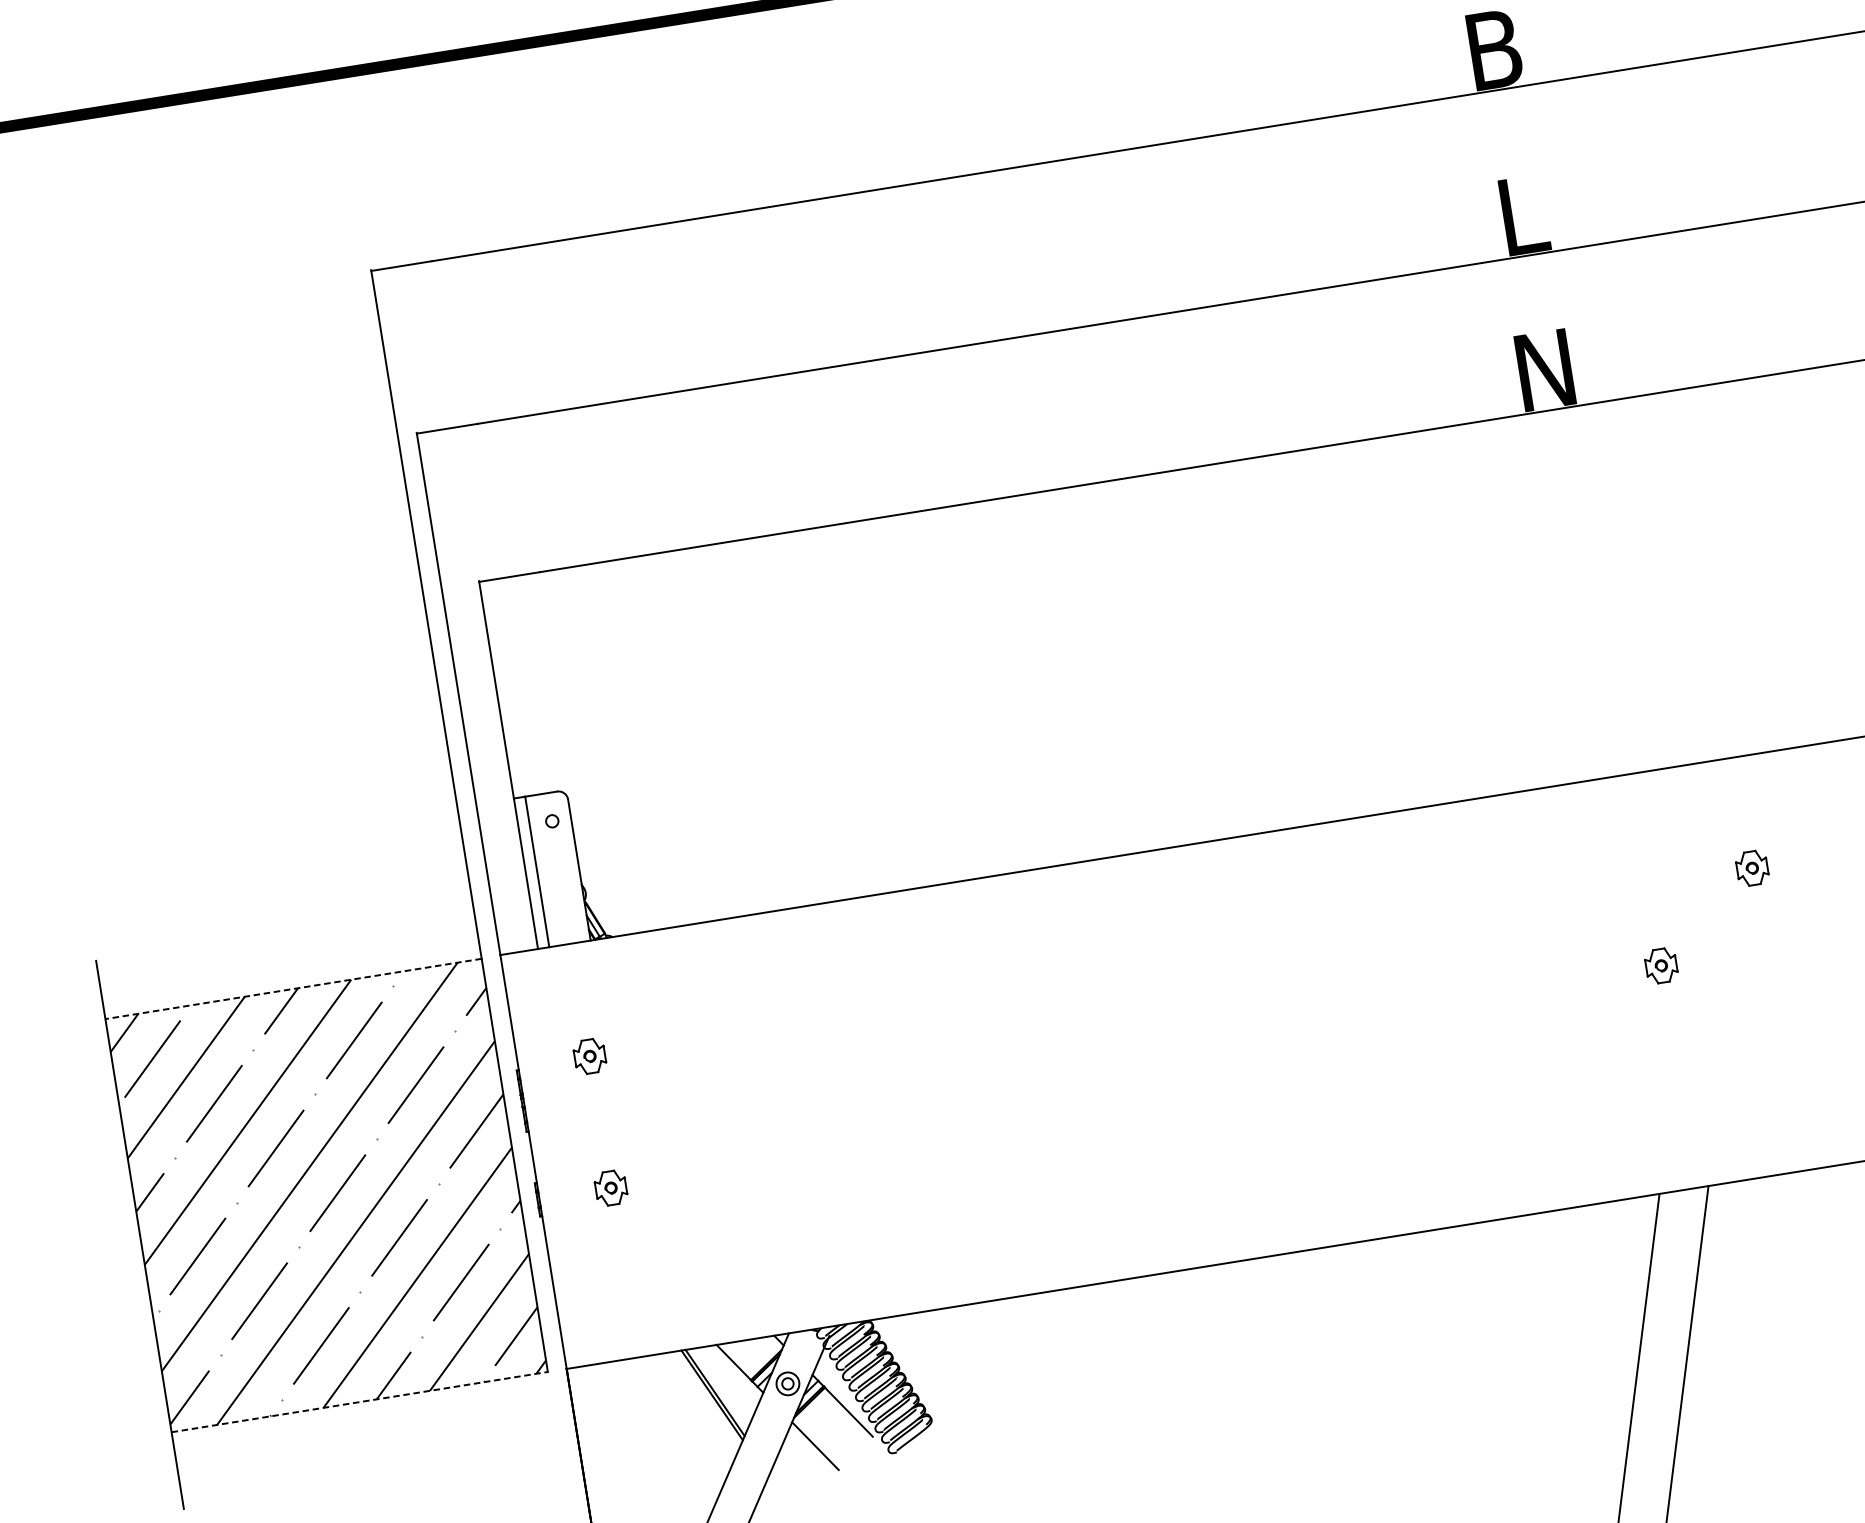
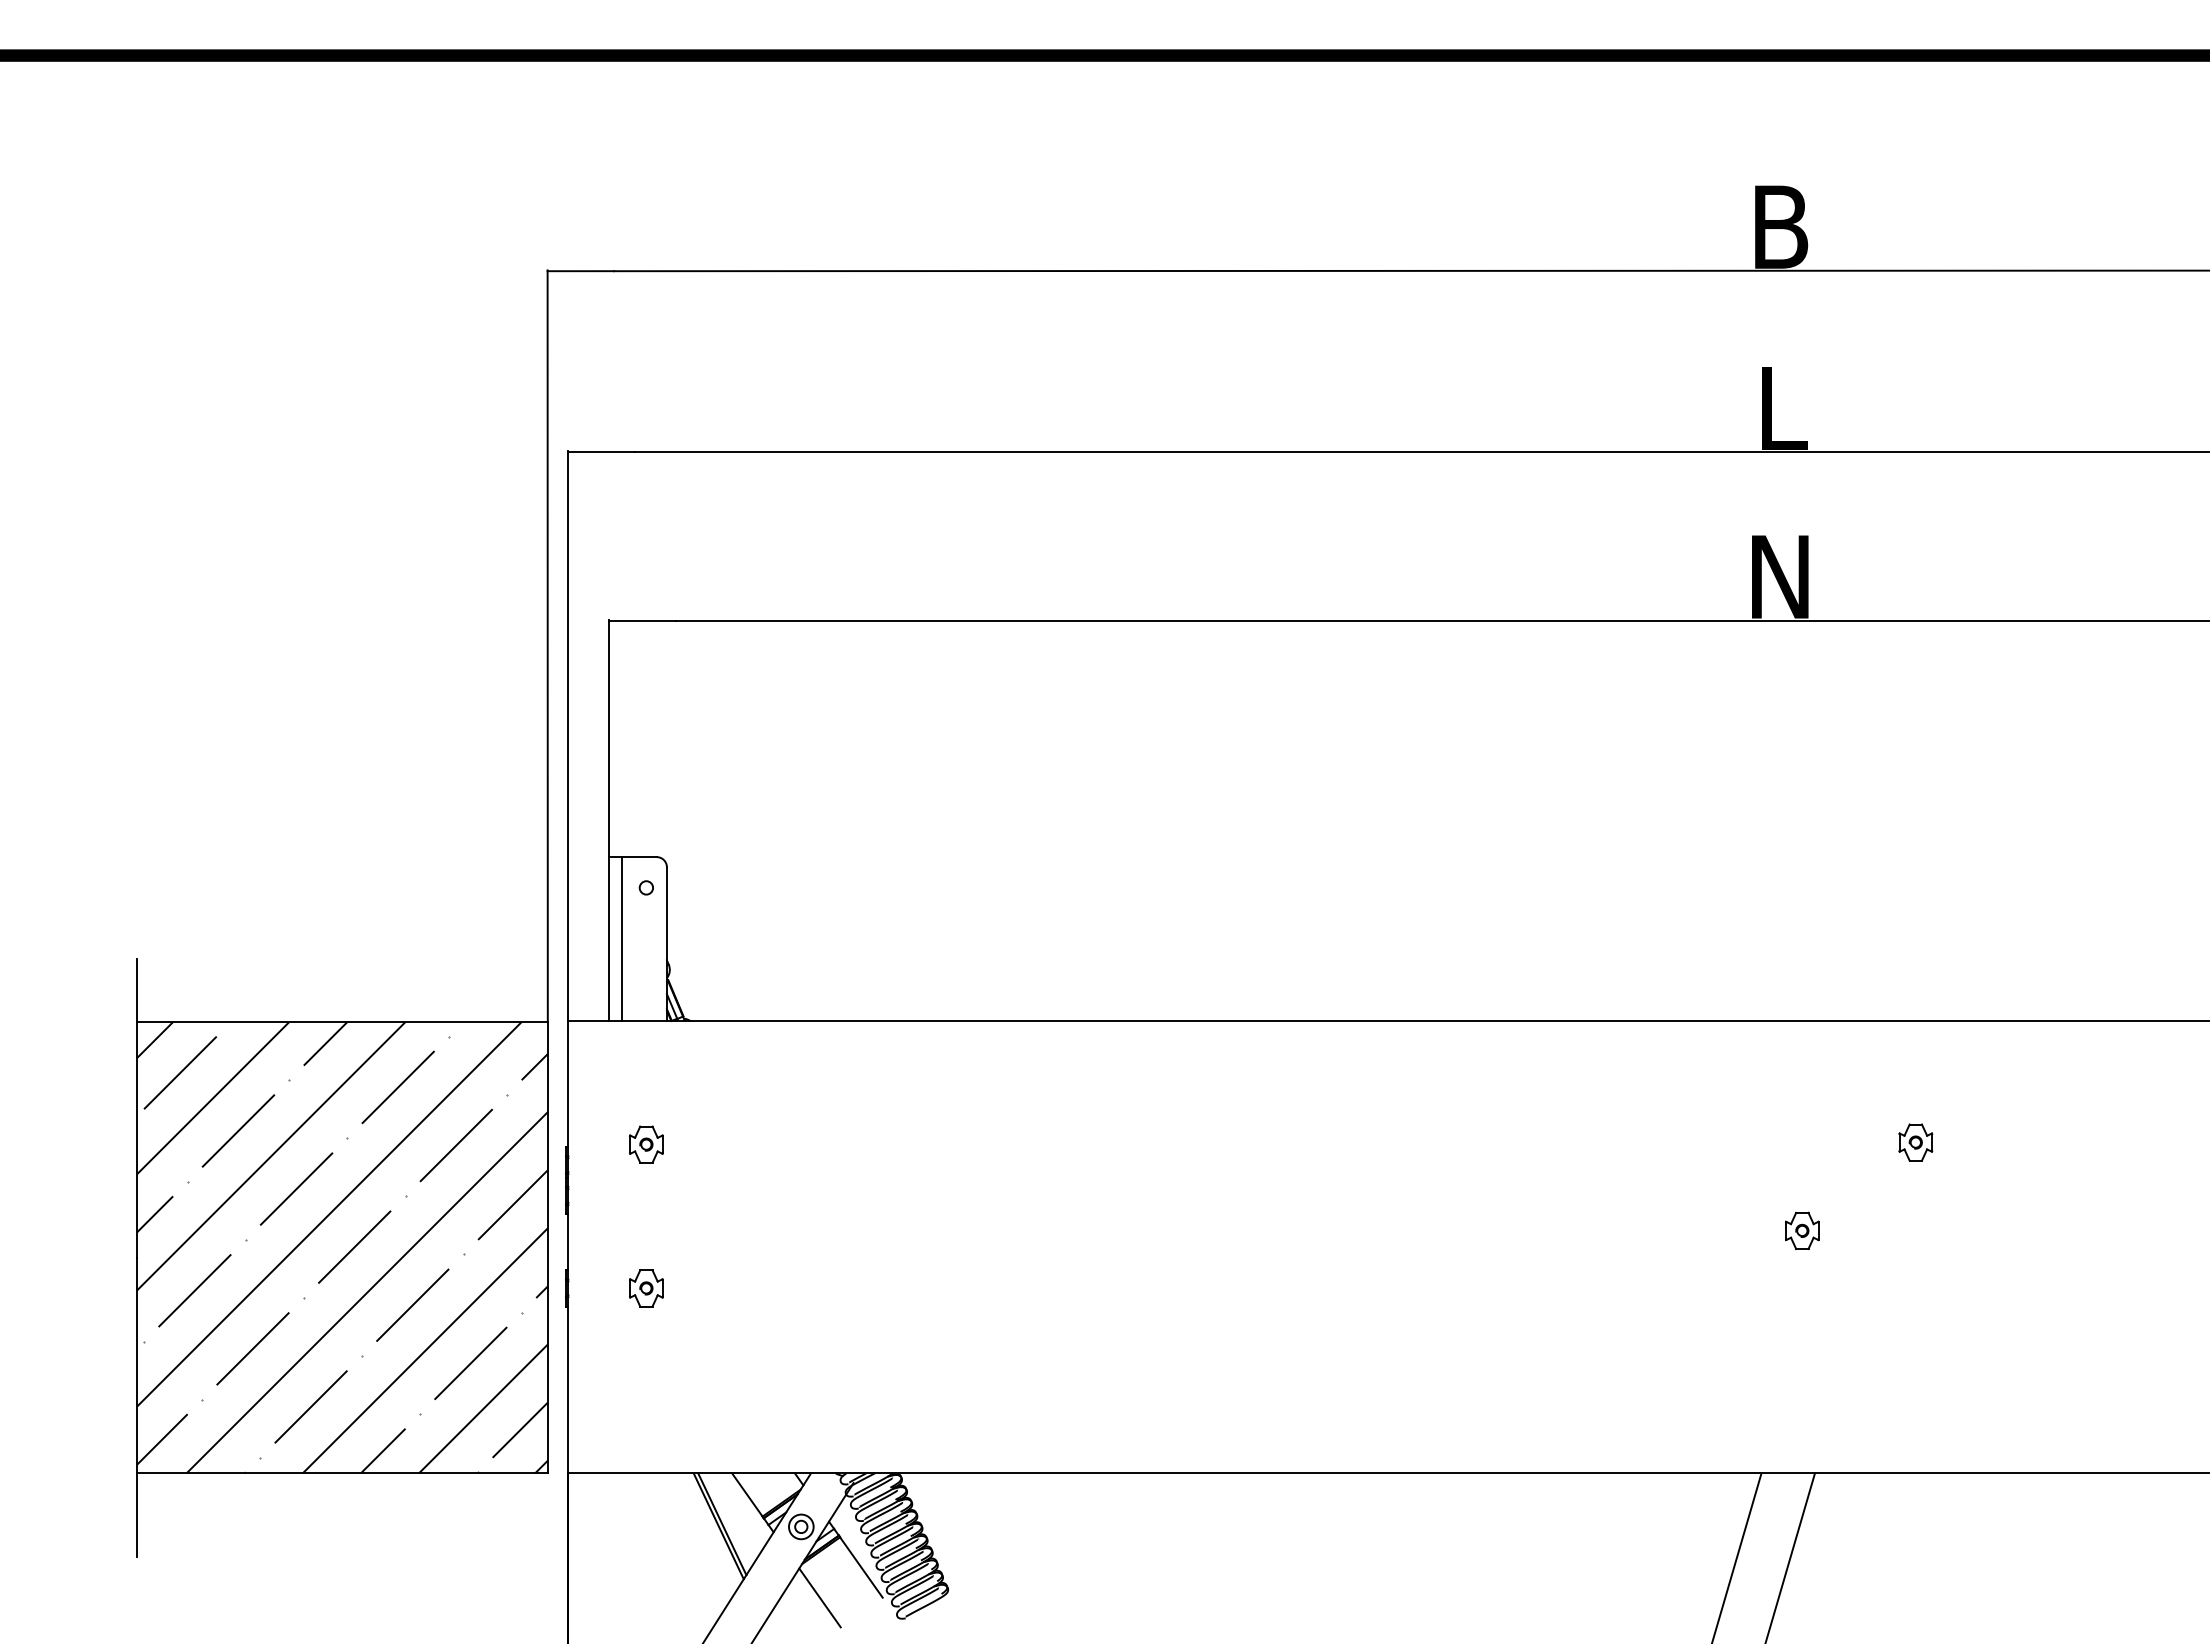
line: (292, 989) -> (341, 1022), dashed -> solid
line: (359, 1402) -> (342, 1473), dashed -> solid

